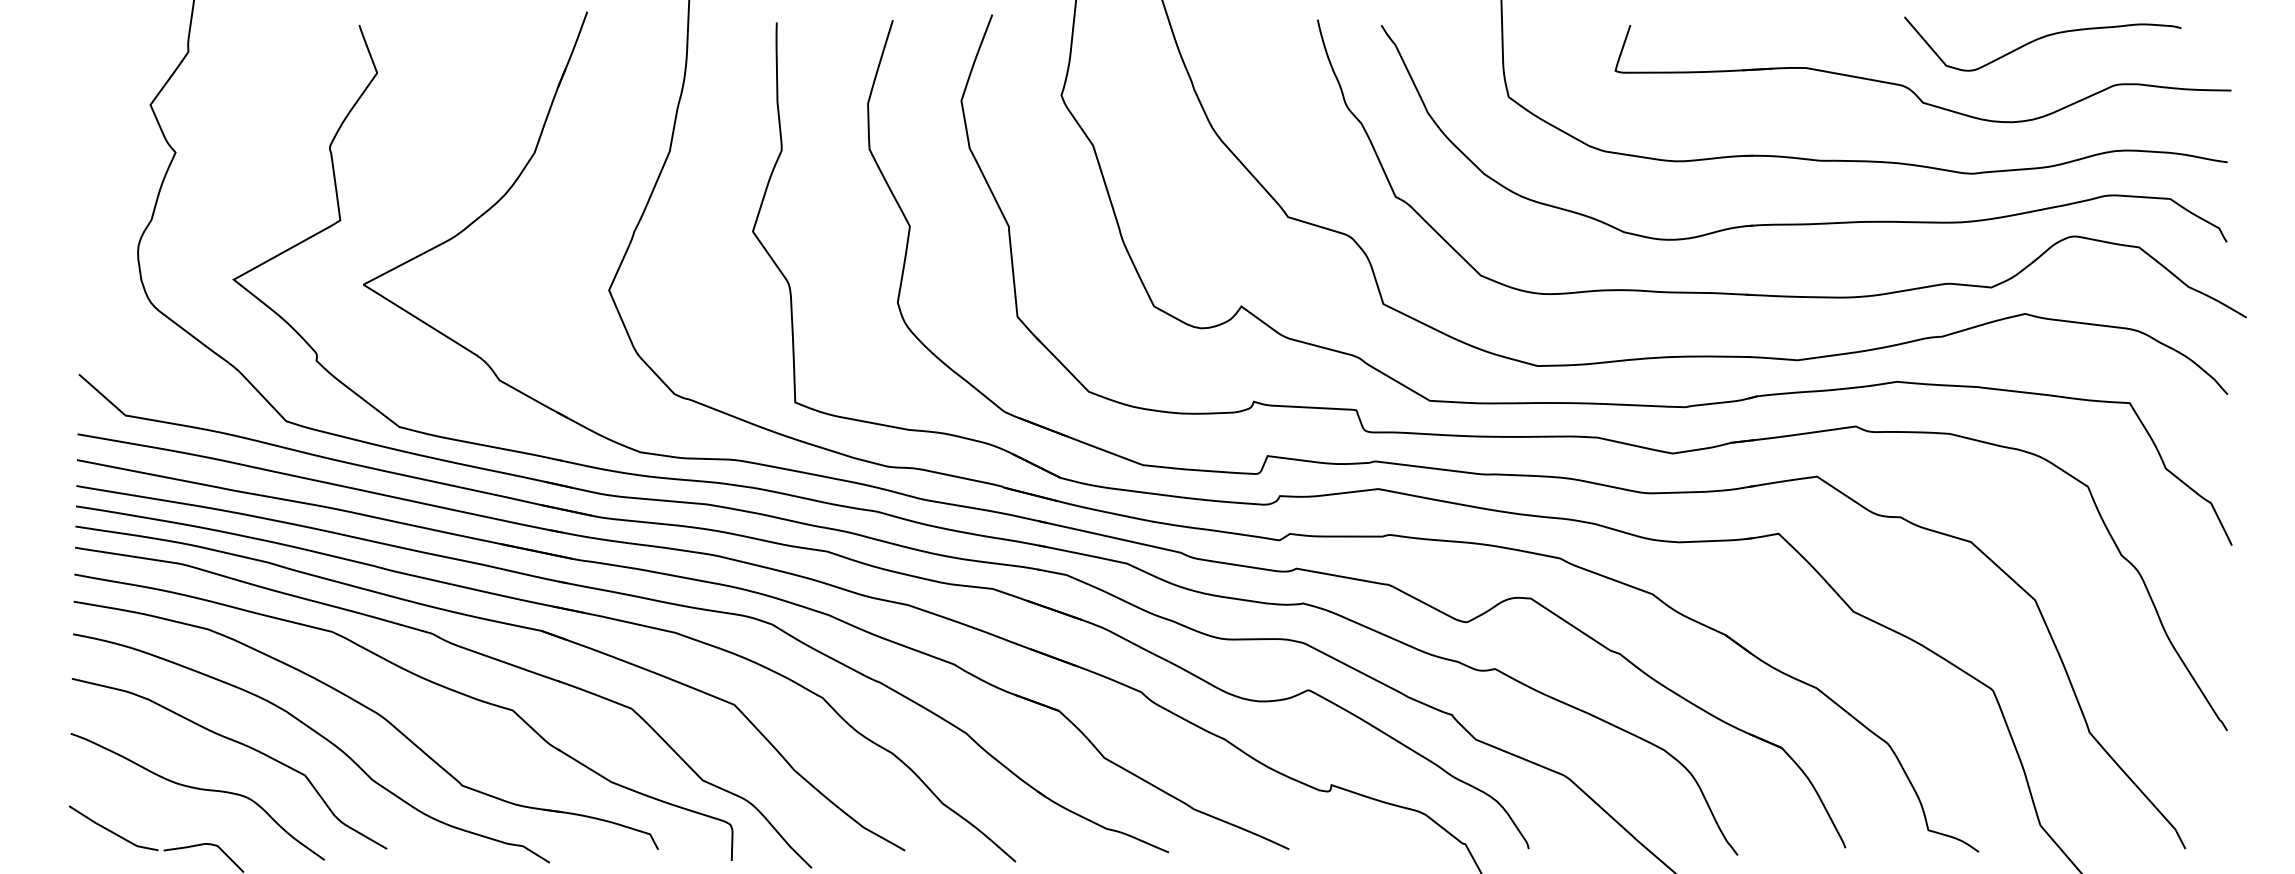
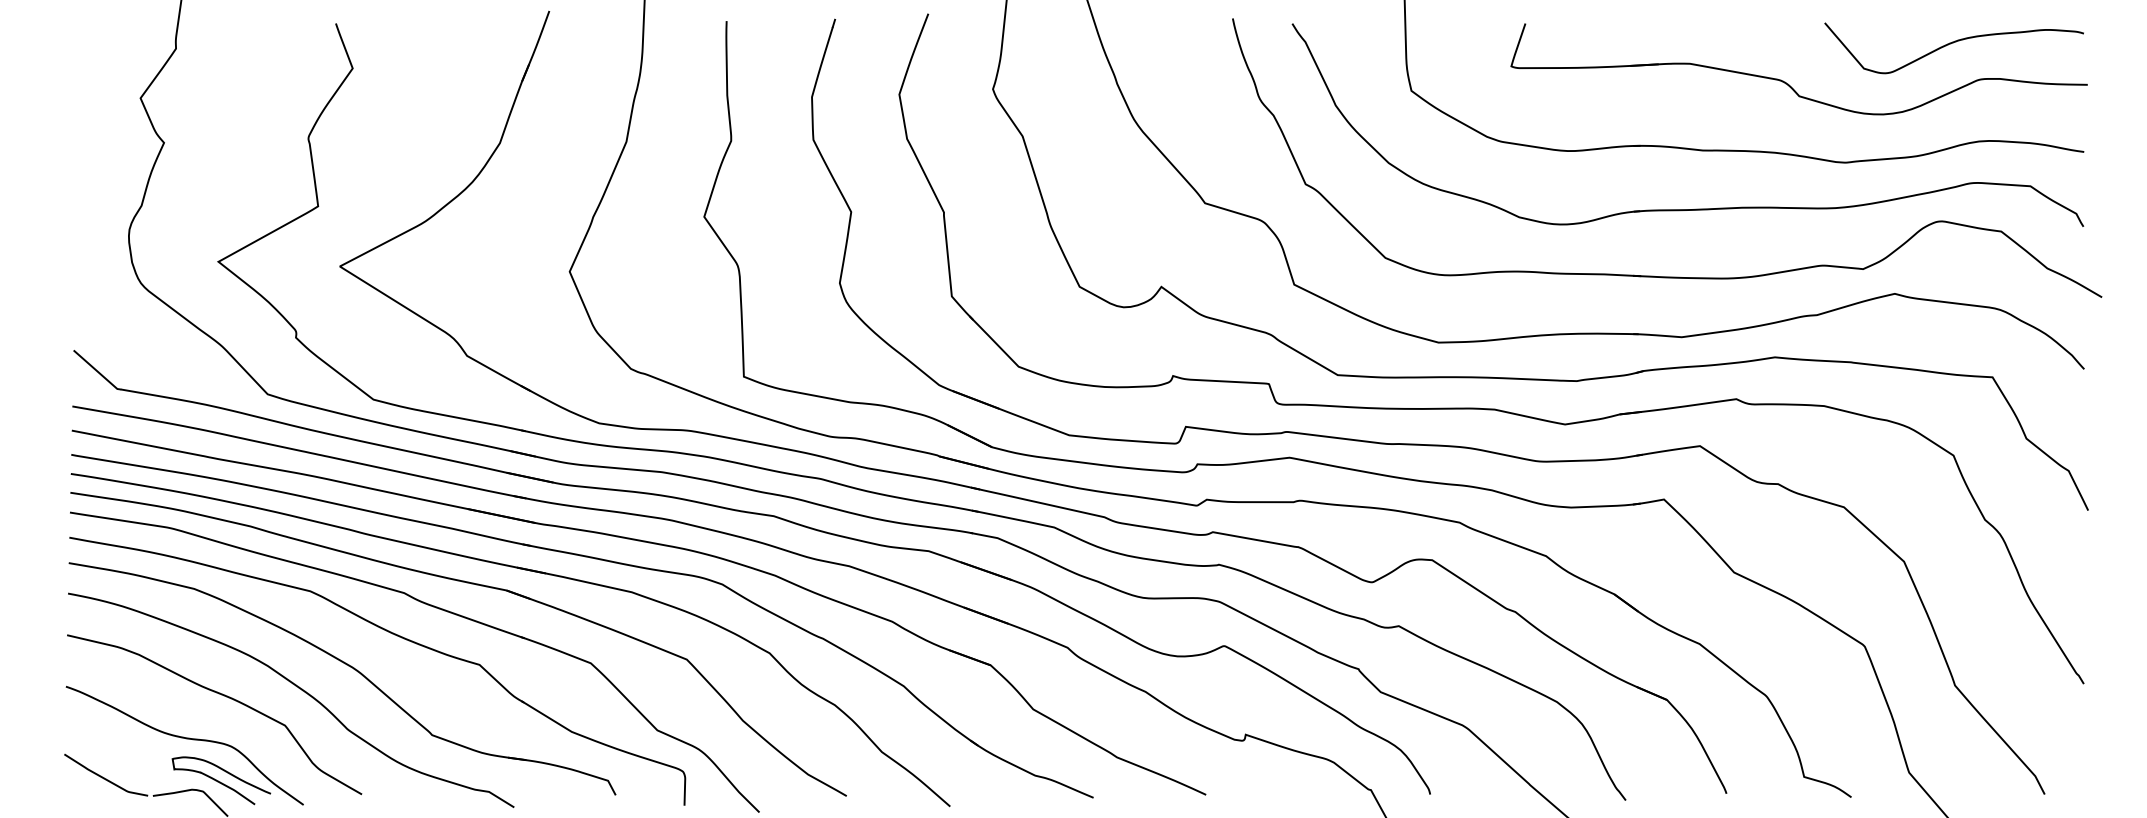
curve: (2042, 38) -> (1953, 43), moved
curve: (235, 835) -> (220, 781), added

